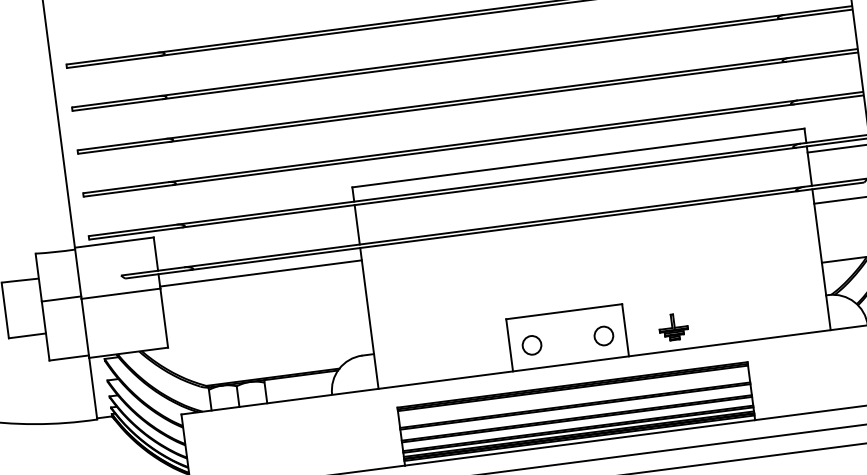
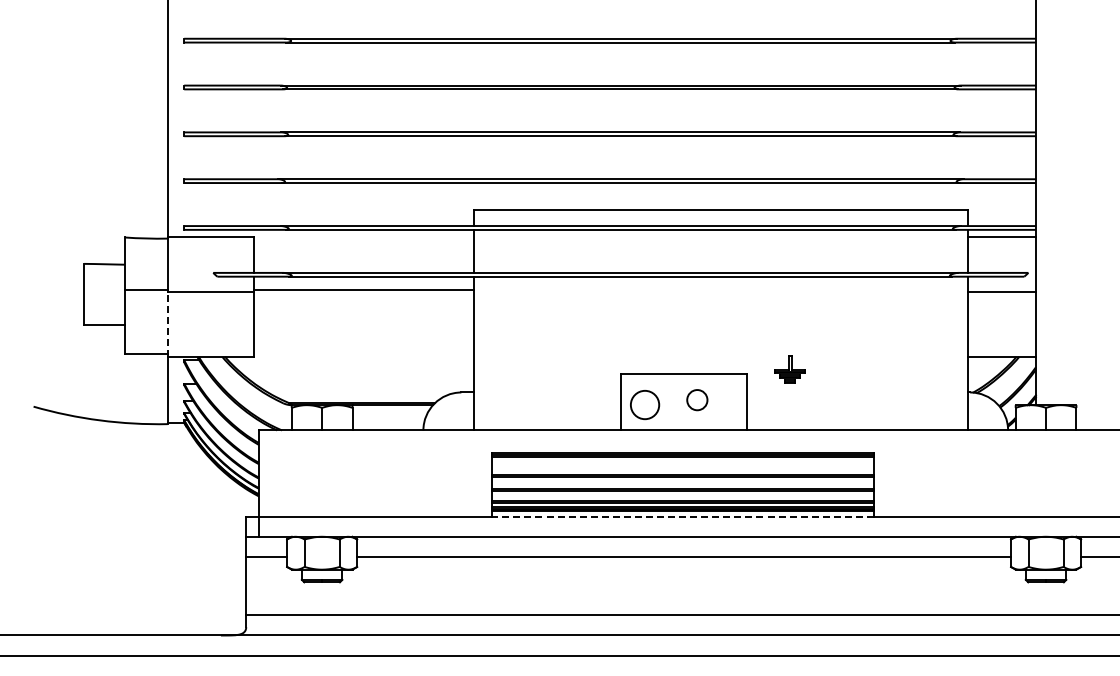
part: (672, 327) -> (789, 369), moved
line: (85, 328) -> (167, 324), solid -> dashed
circle: (604, 336) -> (697, 400), moved
circle: (531, 345) -> (644, 405), size x1.4
line: (579, 442) -> (682, 516), solid -> dashed

